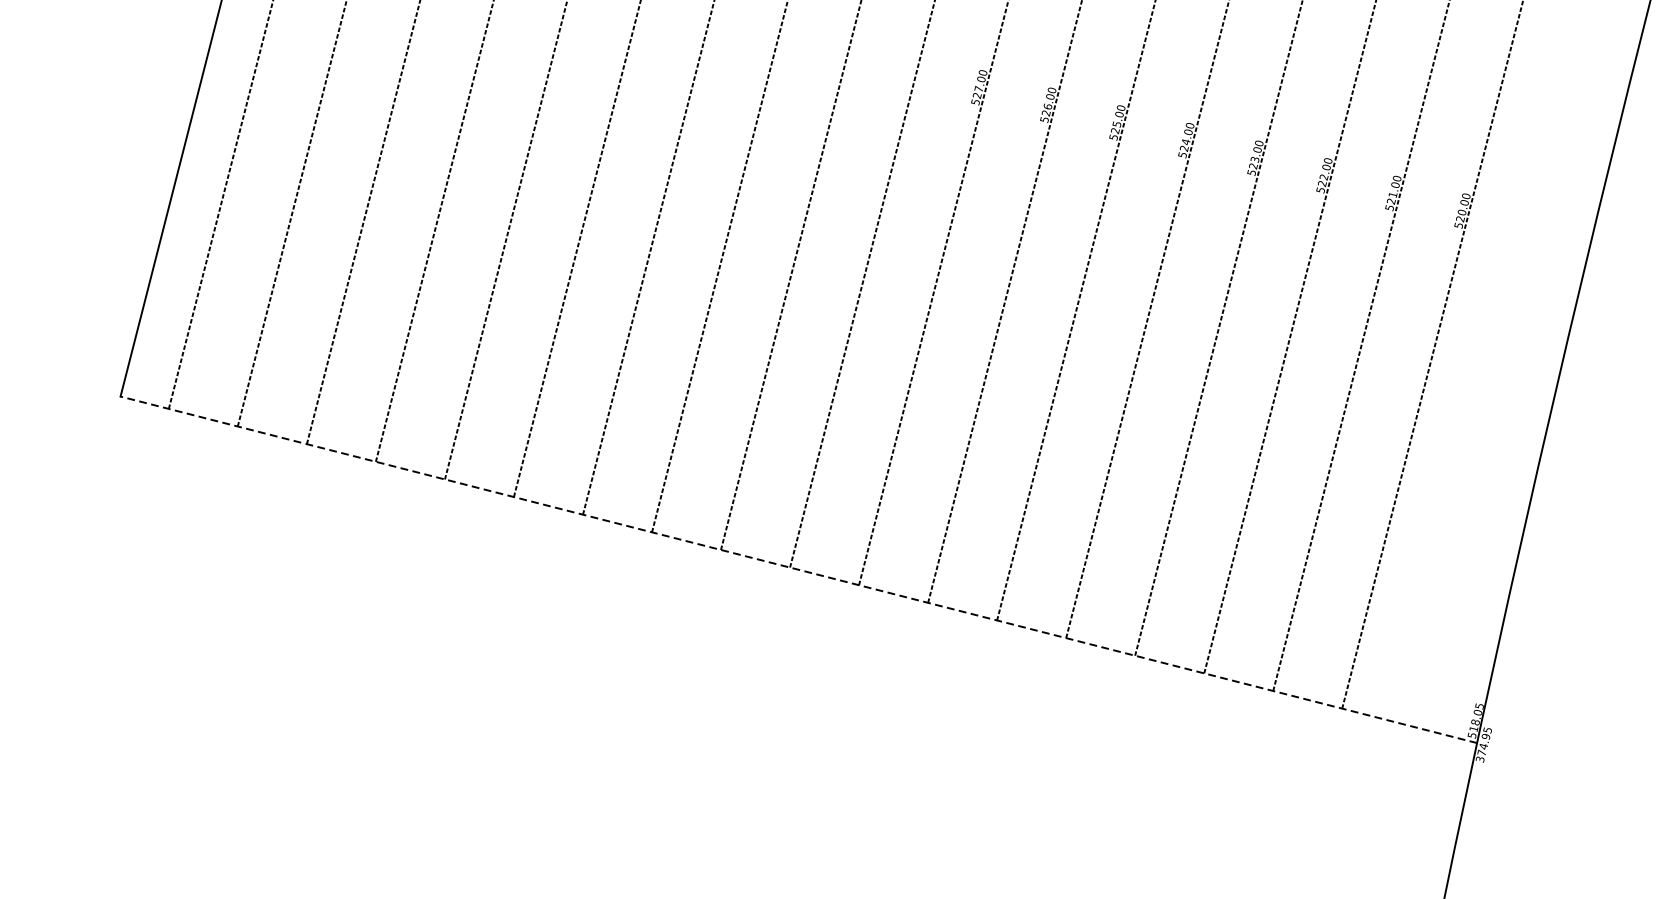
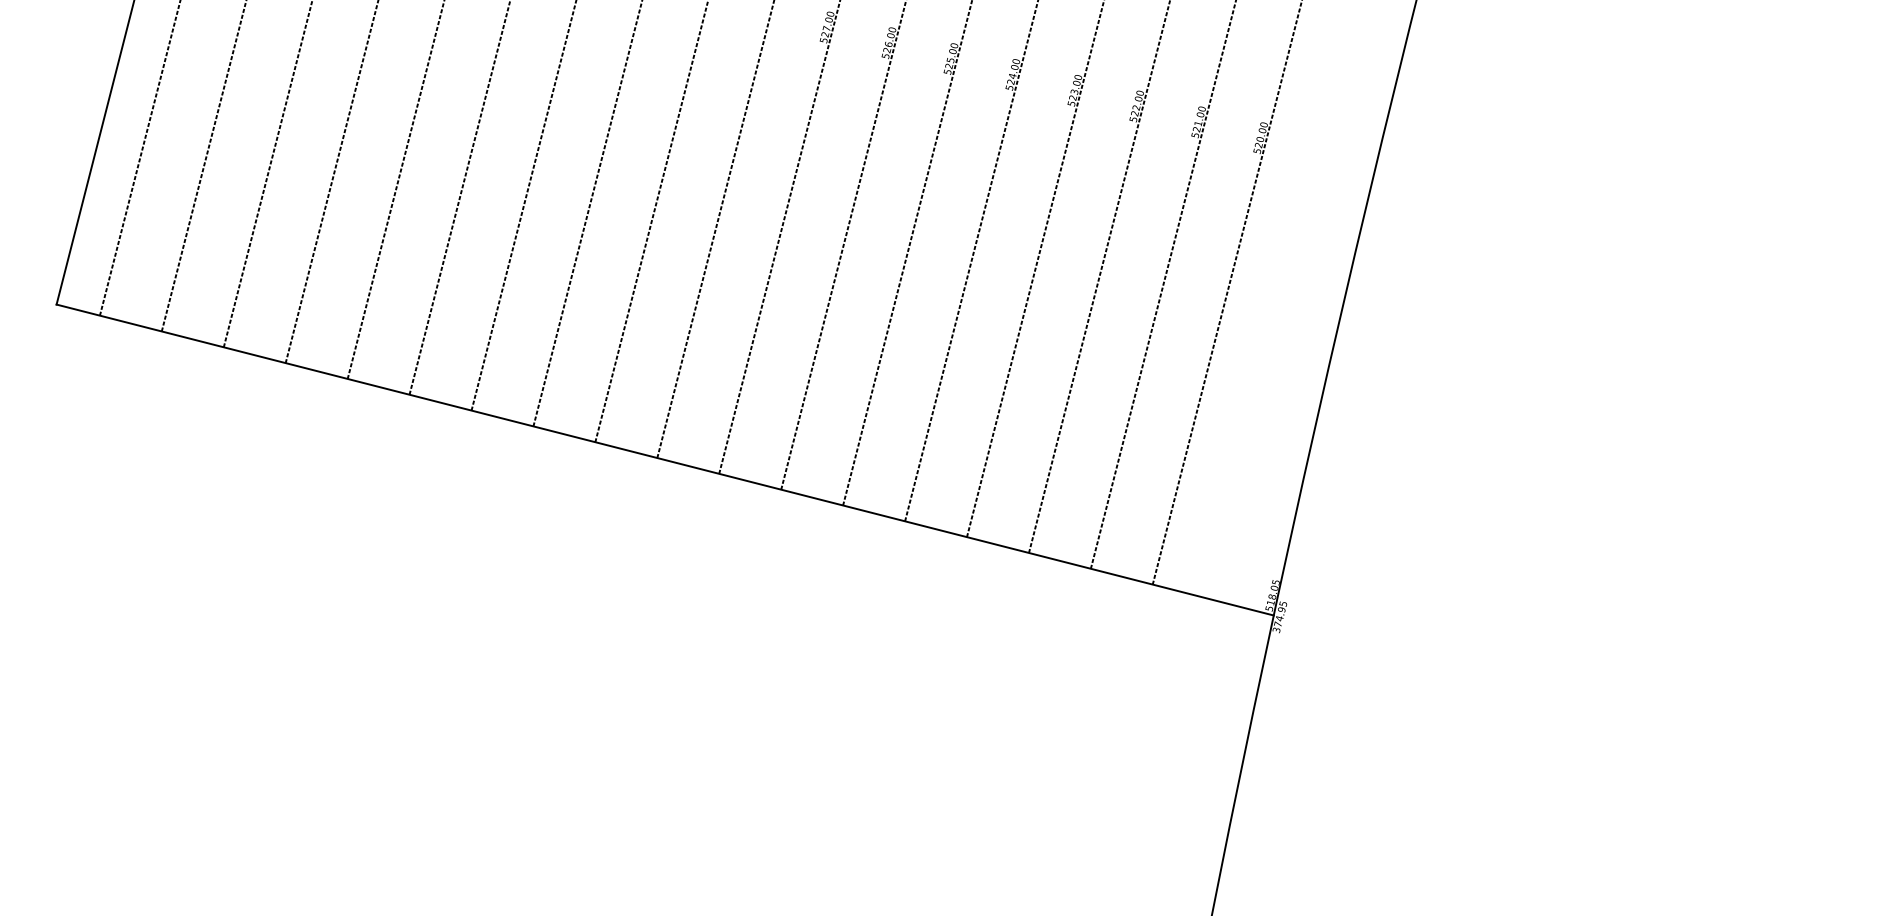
line: (798, 569) -> (664, 459), dashed -> solid

